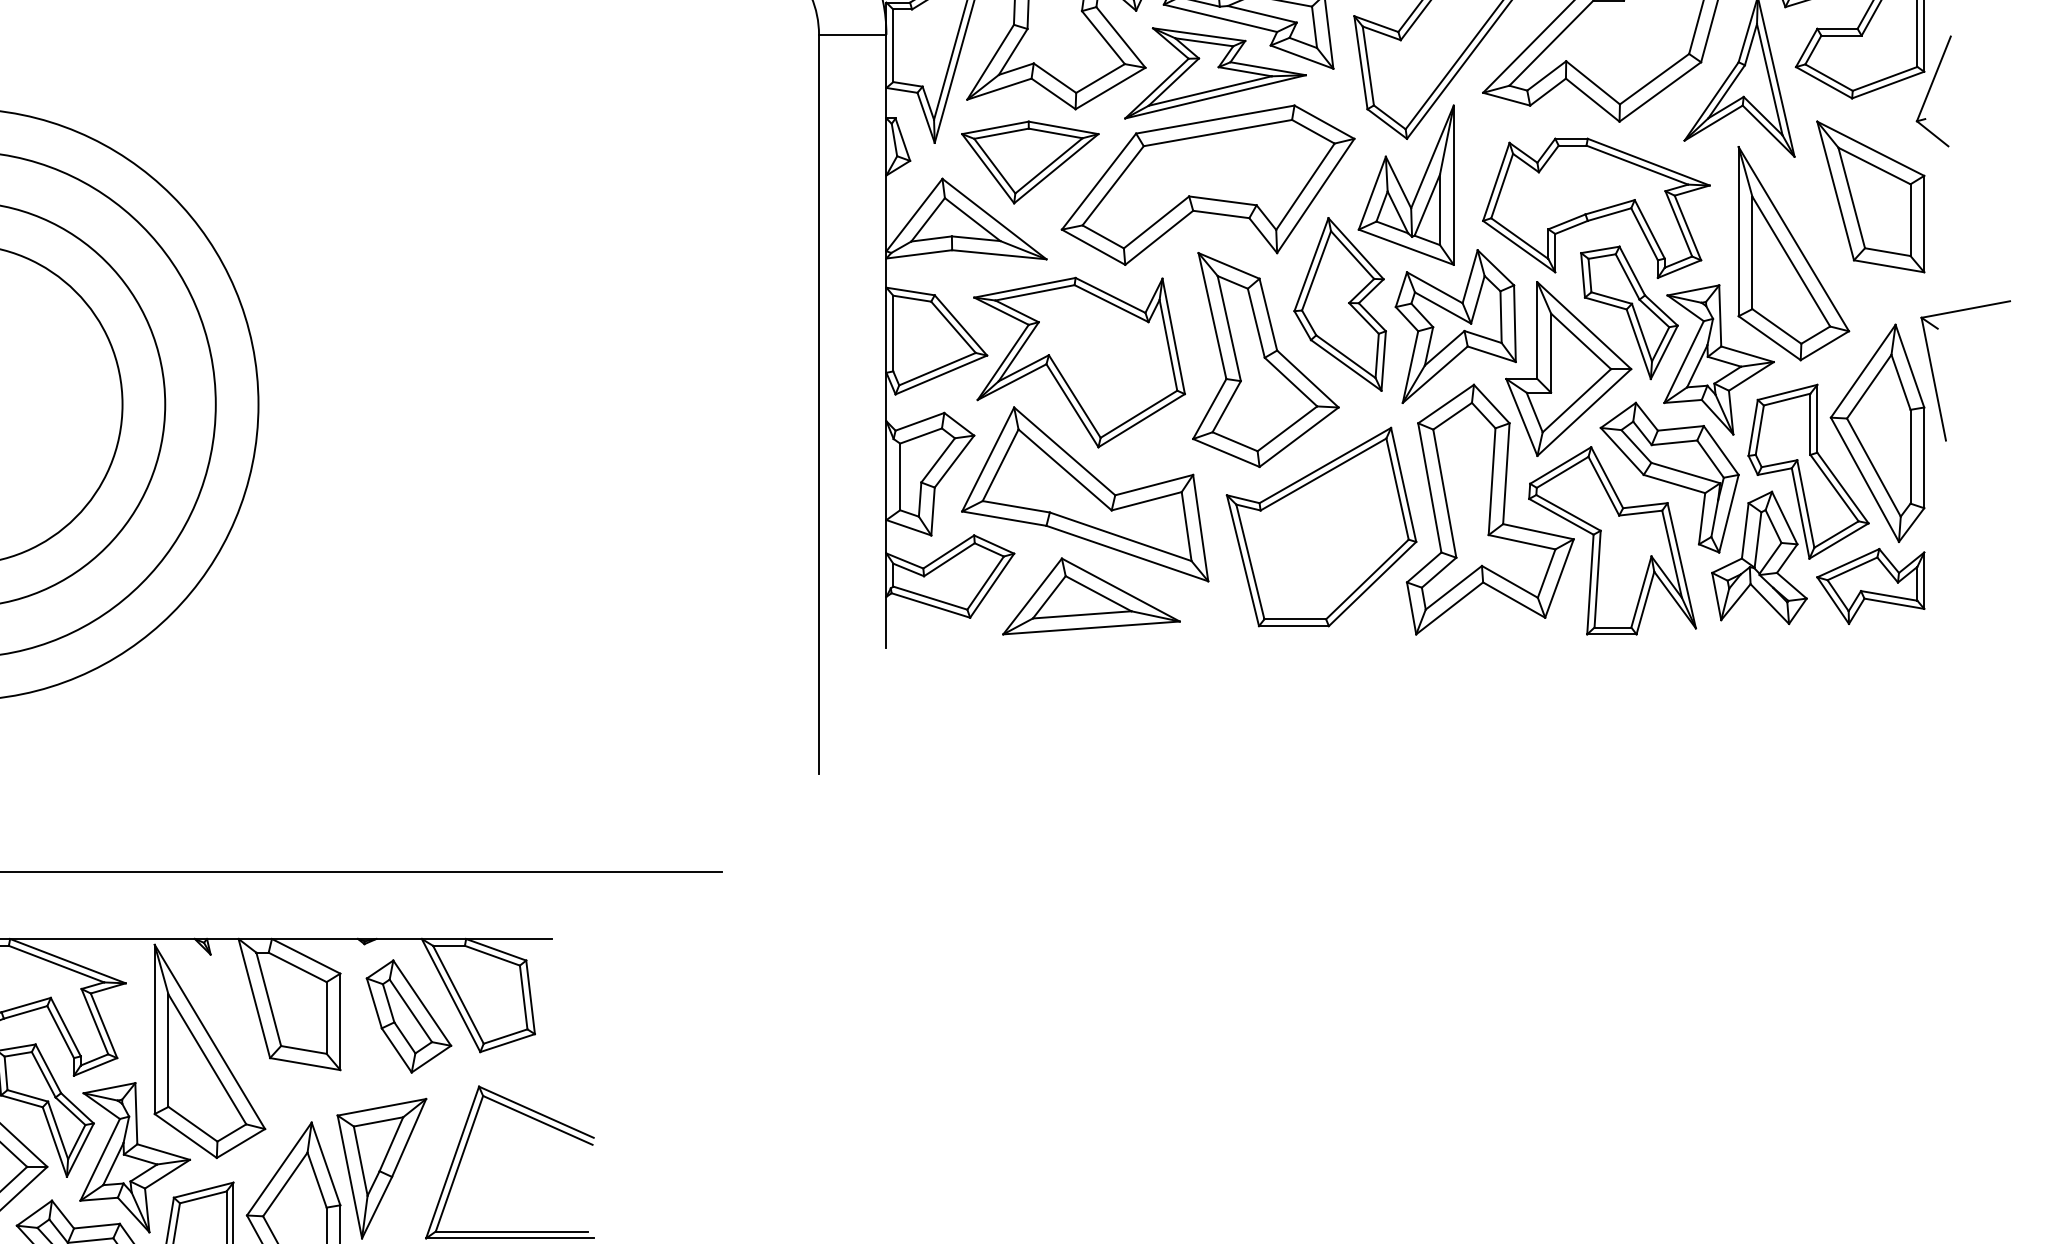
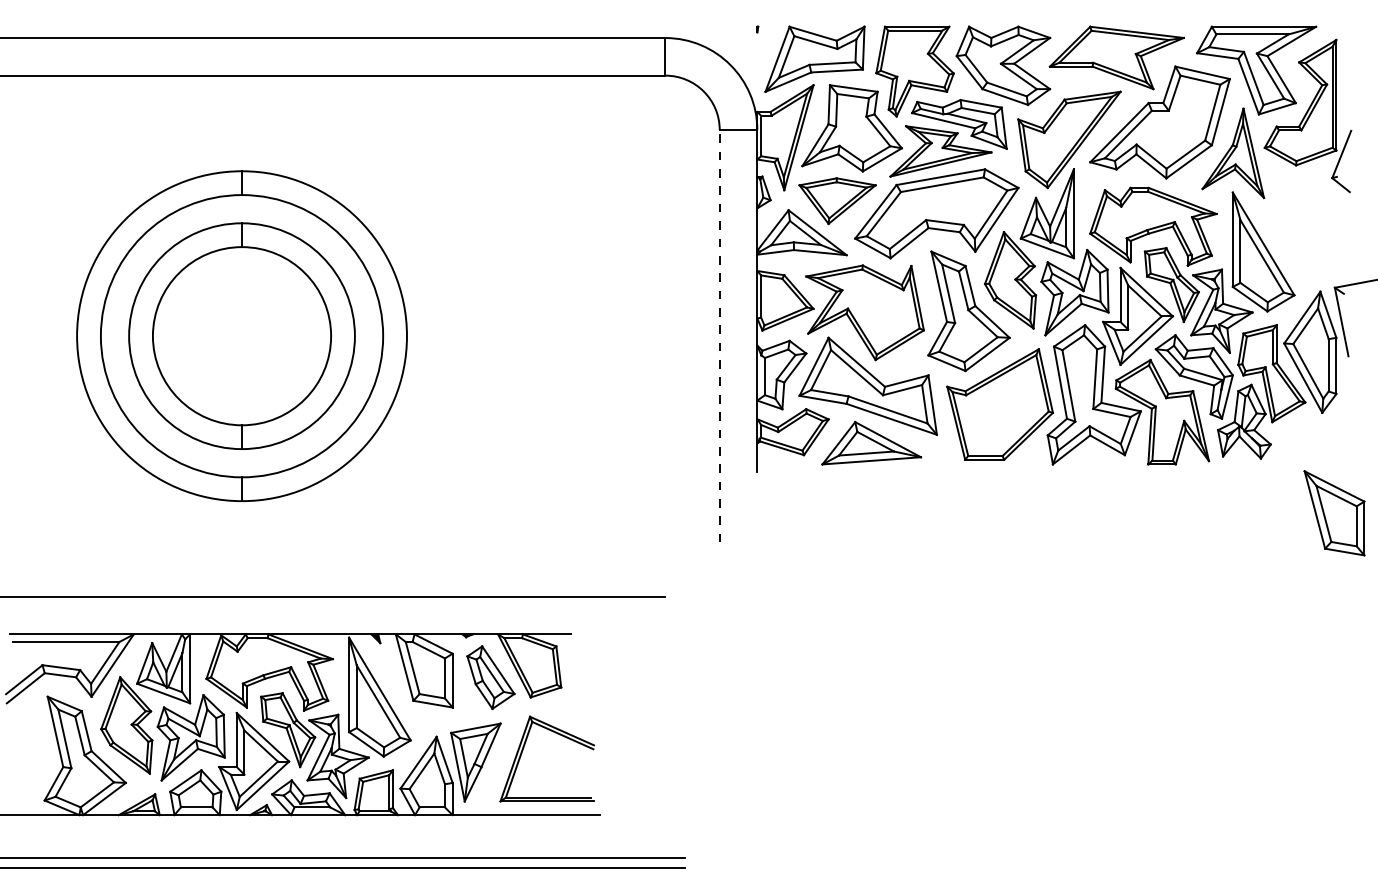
part: (1870, 197) -> (1334, 513), moved
line: (818, 403) -> (719, 335), solid -> dashed
part: (1870, 586) -> (1306, 437), removed

